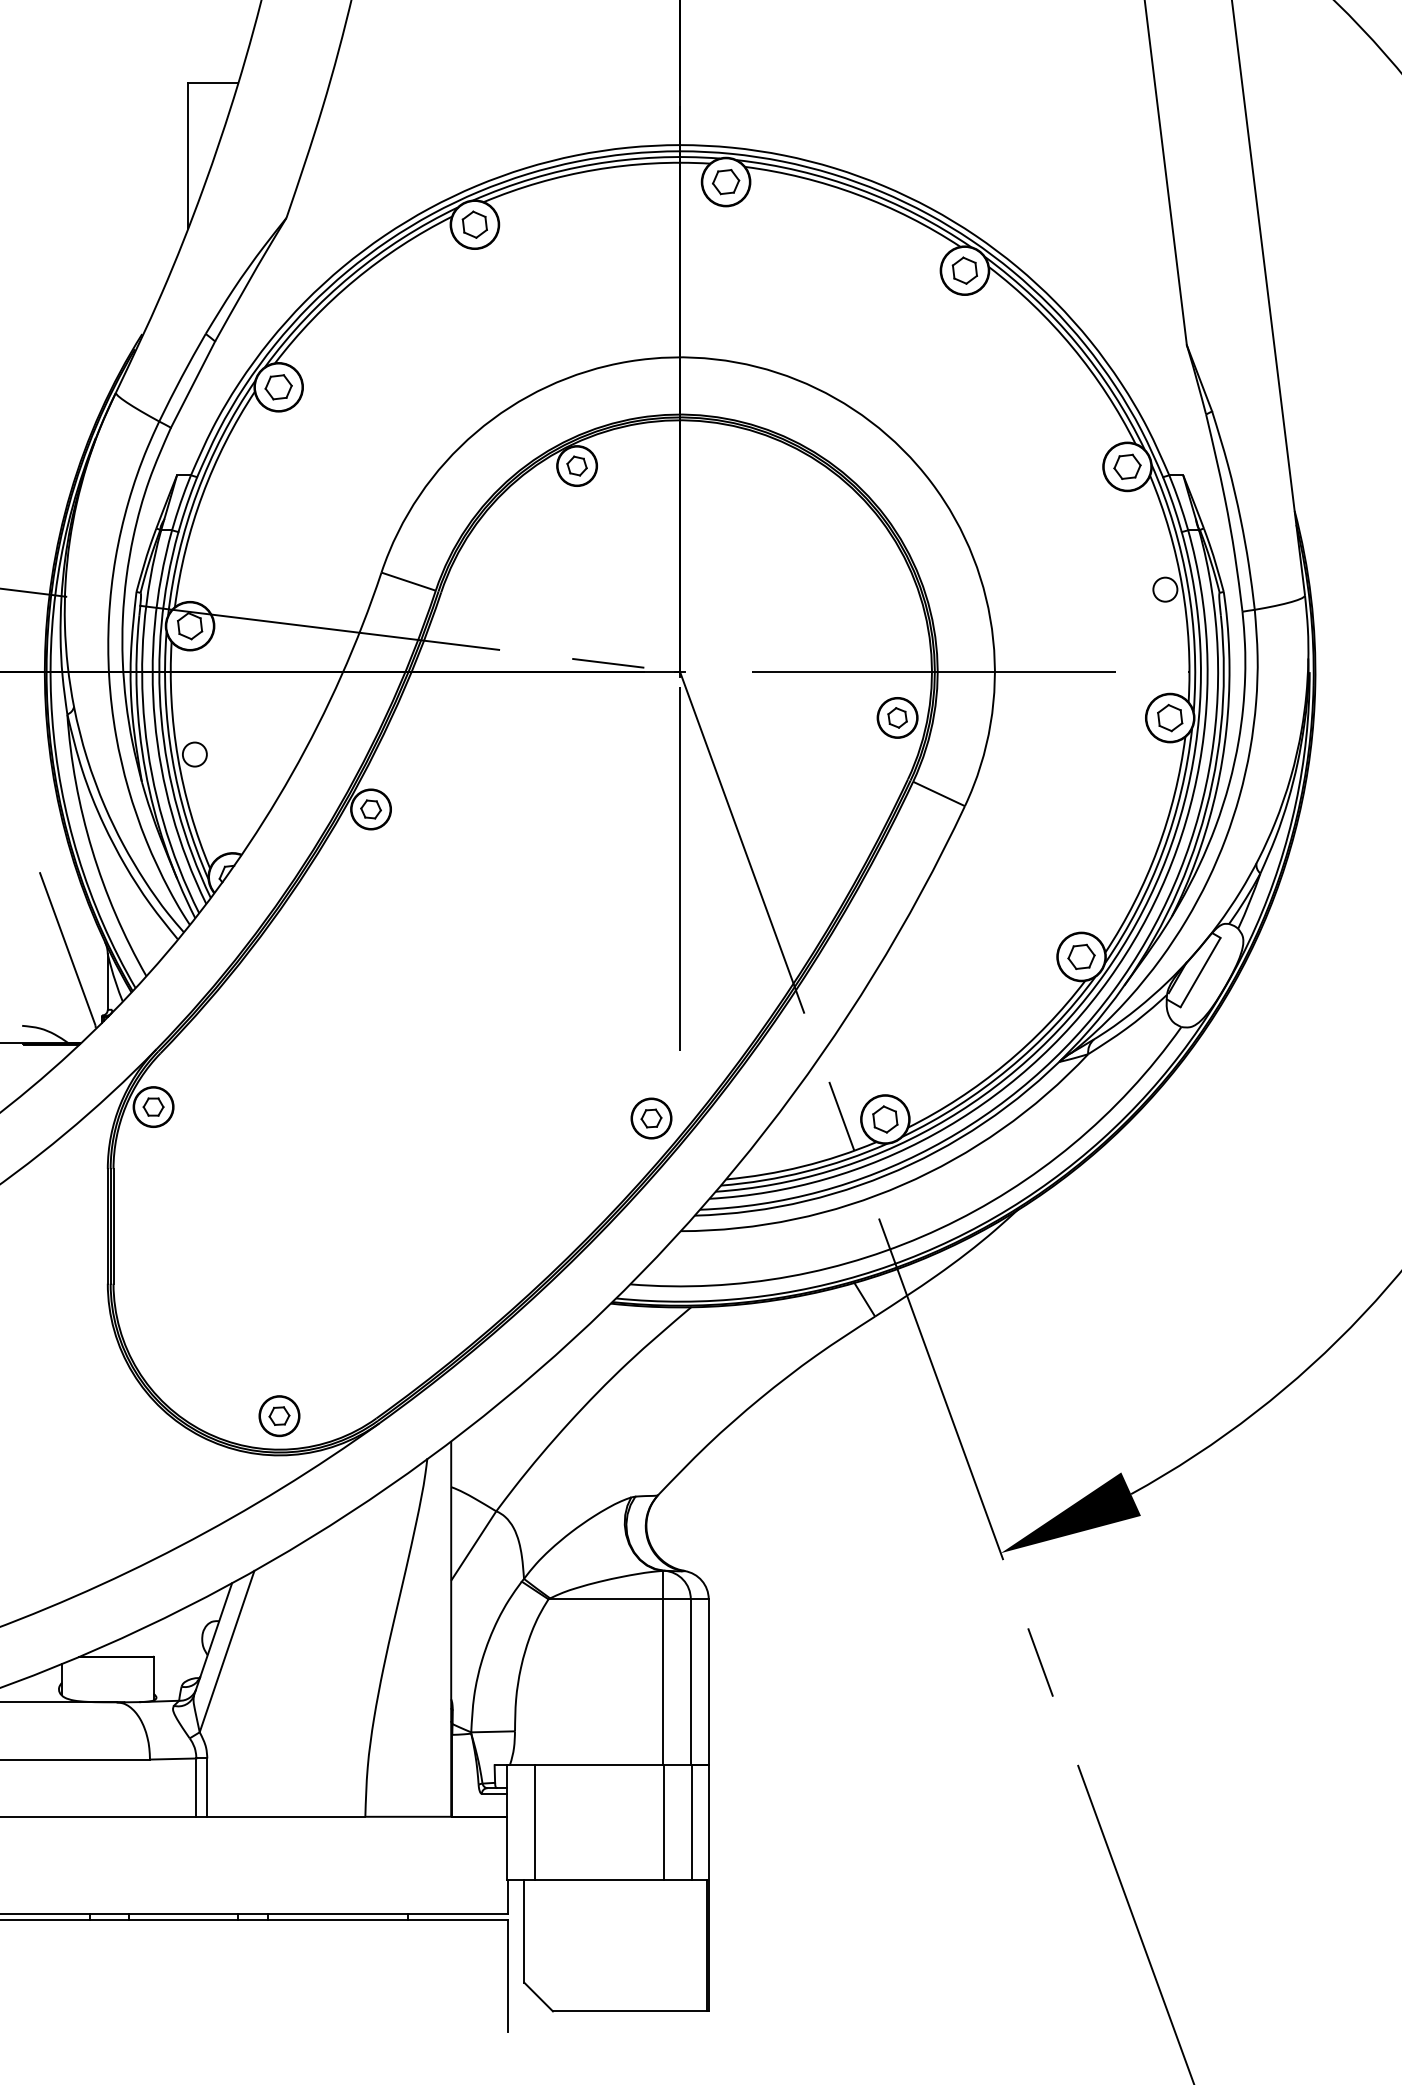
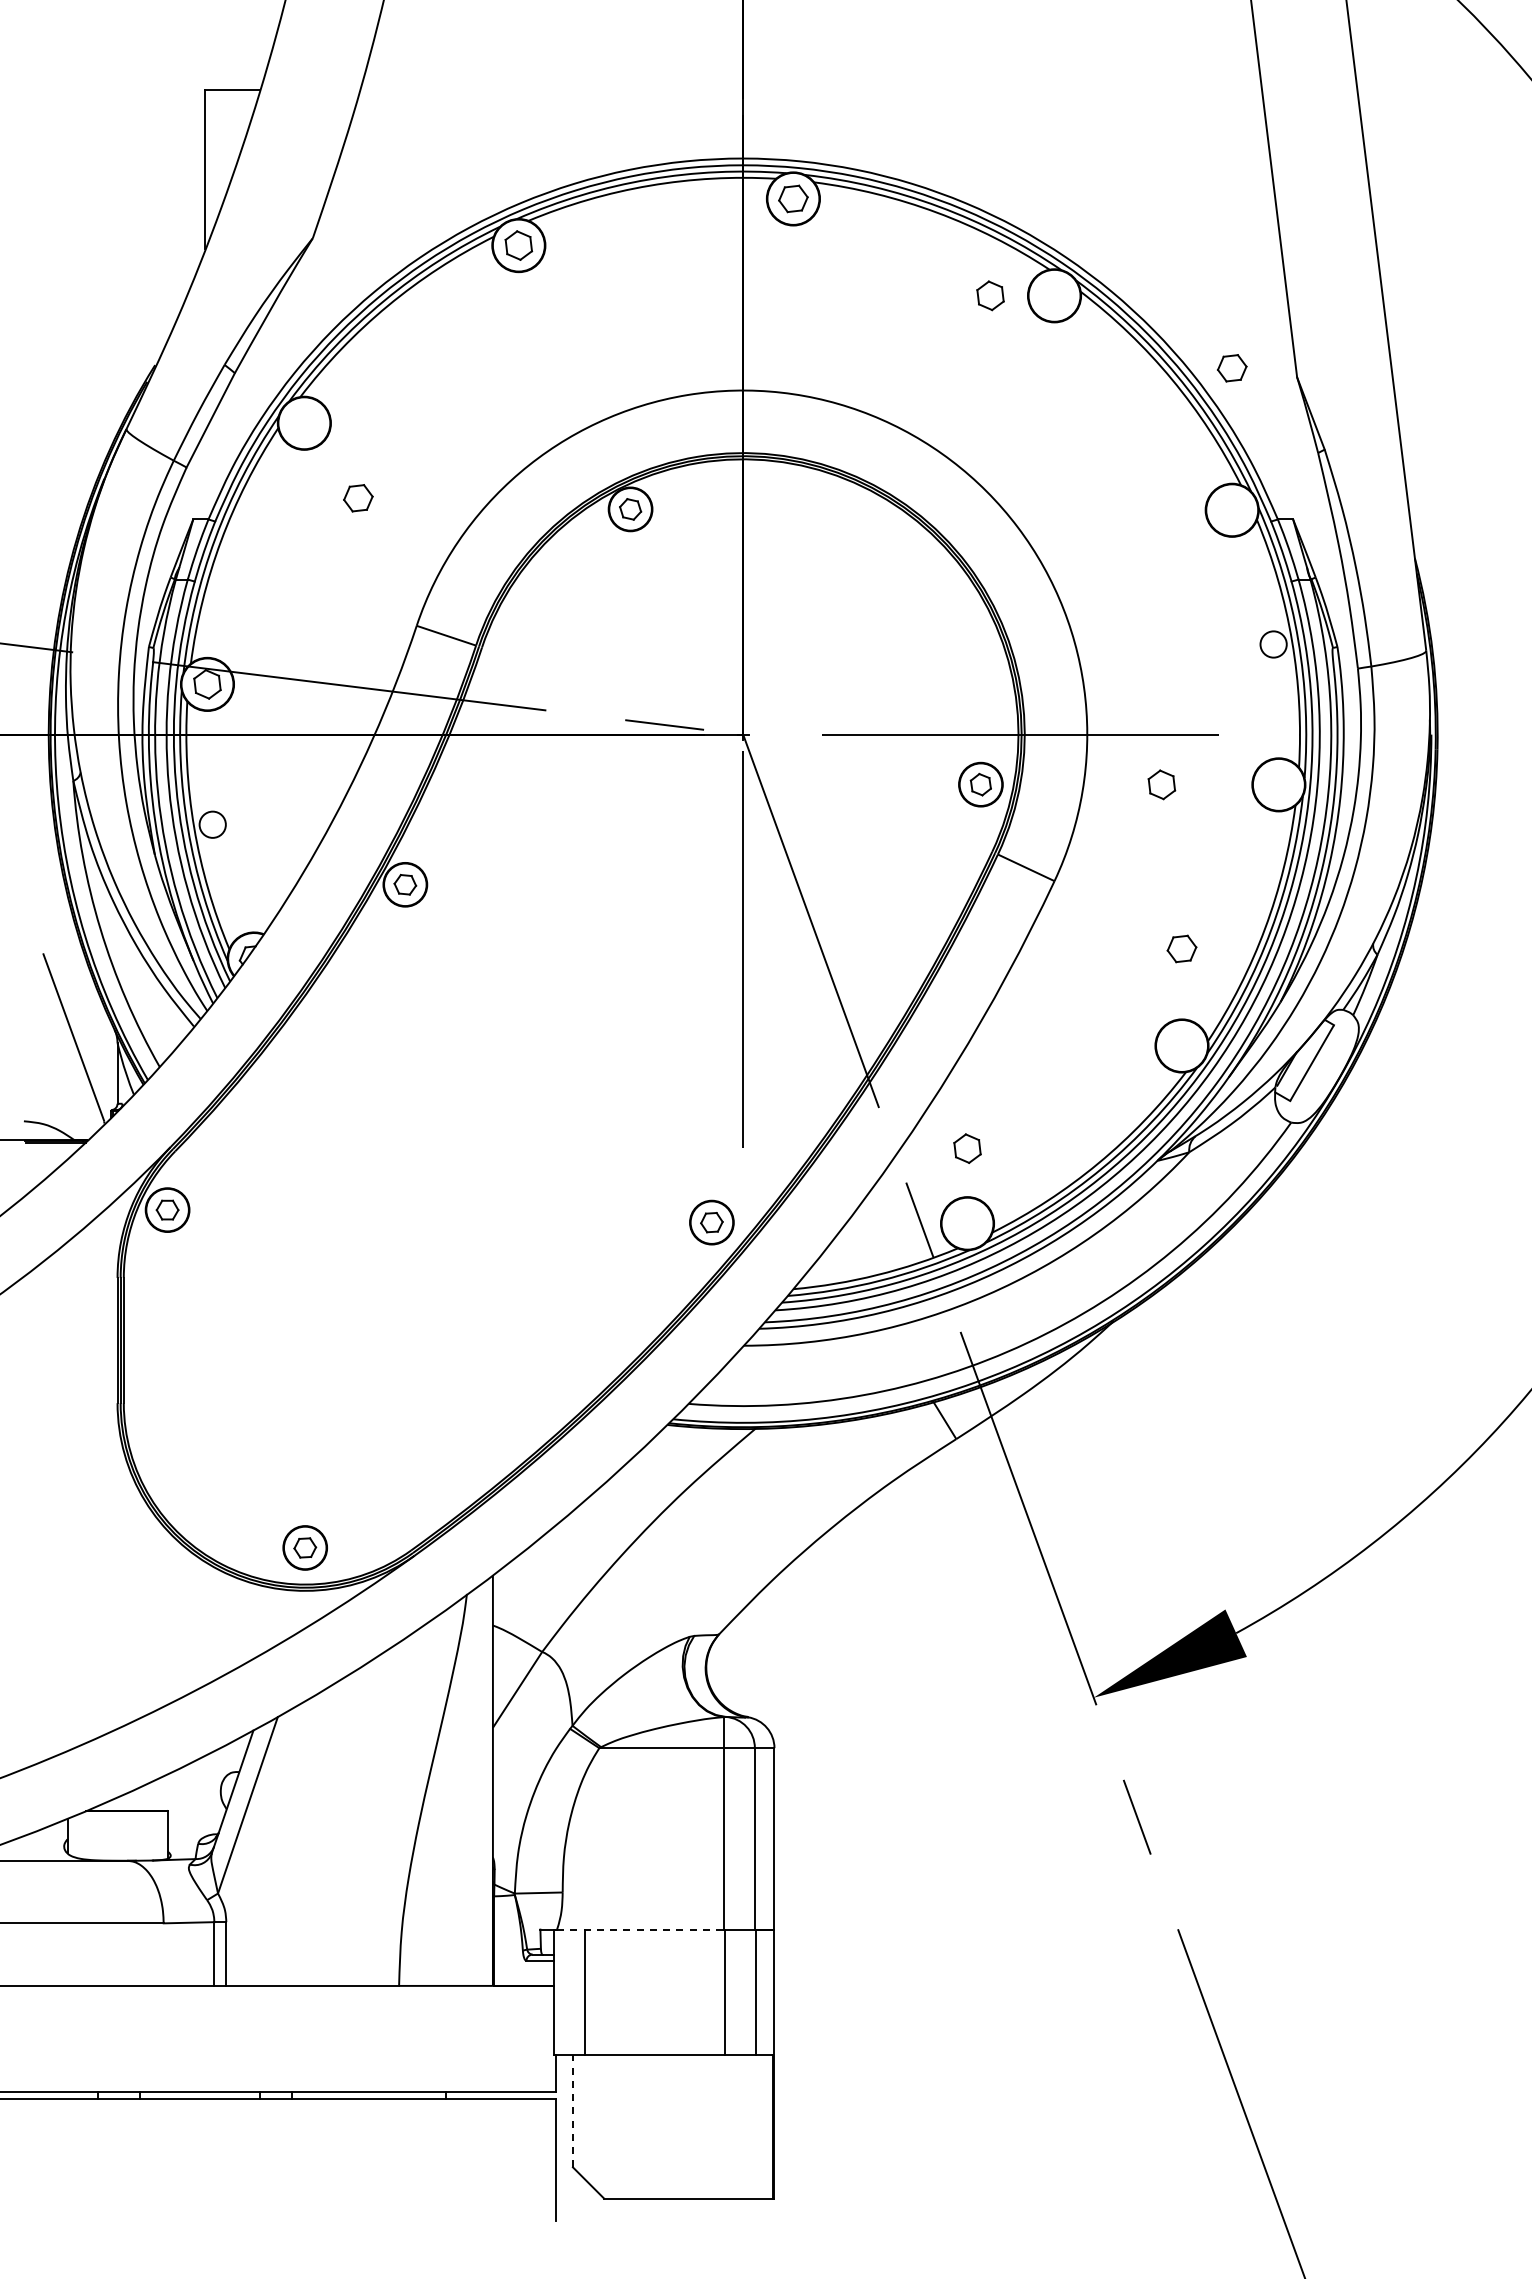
part: (964, 270) -> (990, 295), moved
part: (278, 387) -> (358, 498), moved
part: (1127, 467) -> (1232, 368), moved
part: (1169, 717) -> (1161, 784), moved
part: (1081, 956) -> (1181, 948), moved
part: (885, 1119) -> (967, 1148), moved
line: (586, 1765) -> (640, 1929), solid -> dashed
line: (523, 1930) -> (572, 2110), solid -> dashed

